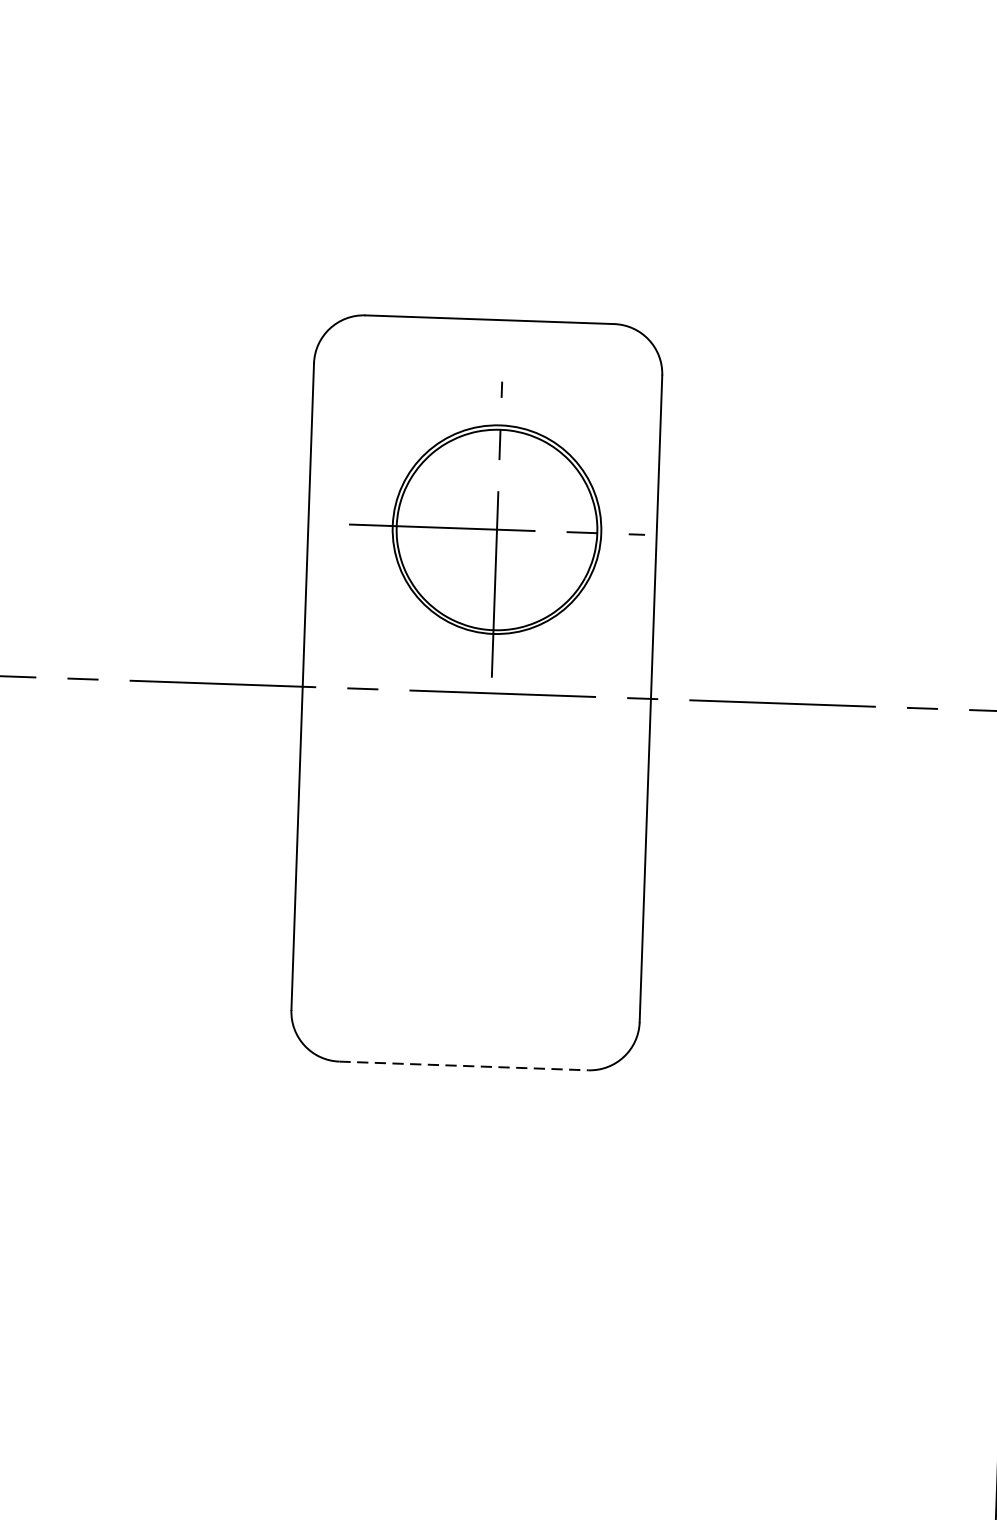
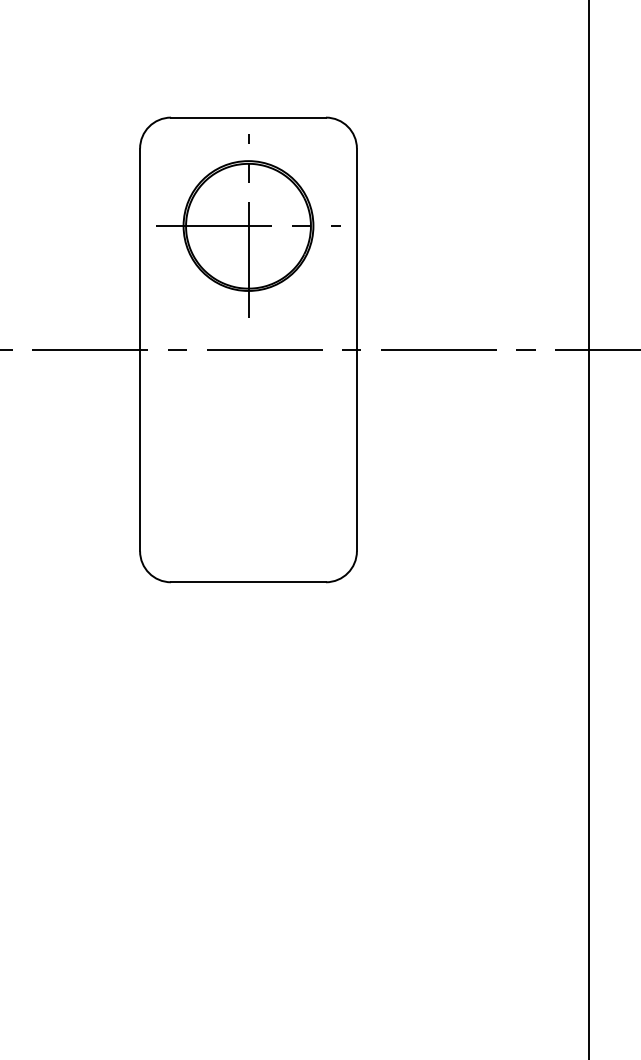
part: (497, 528) -> (248, 225), moved
line: (465, 1066) -> (249, 582), dashed -> solid

